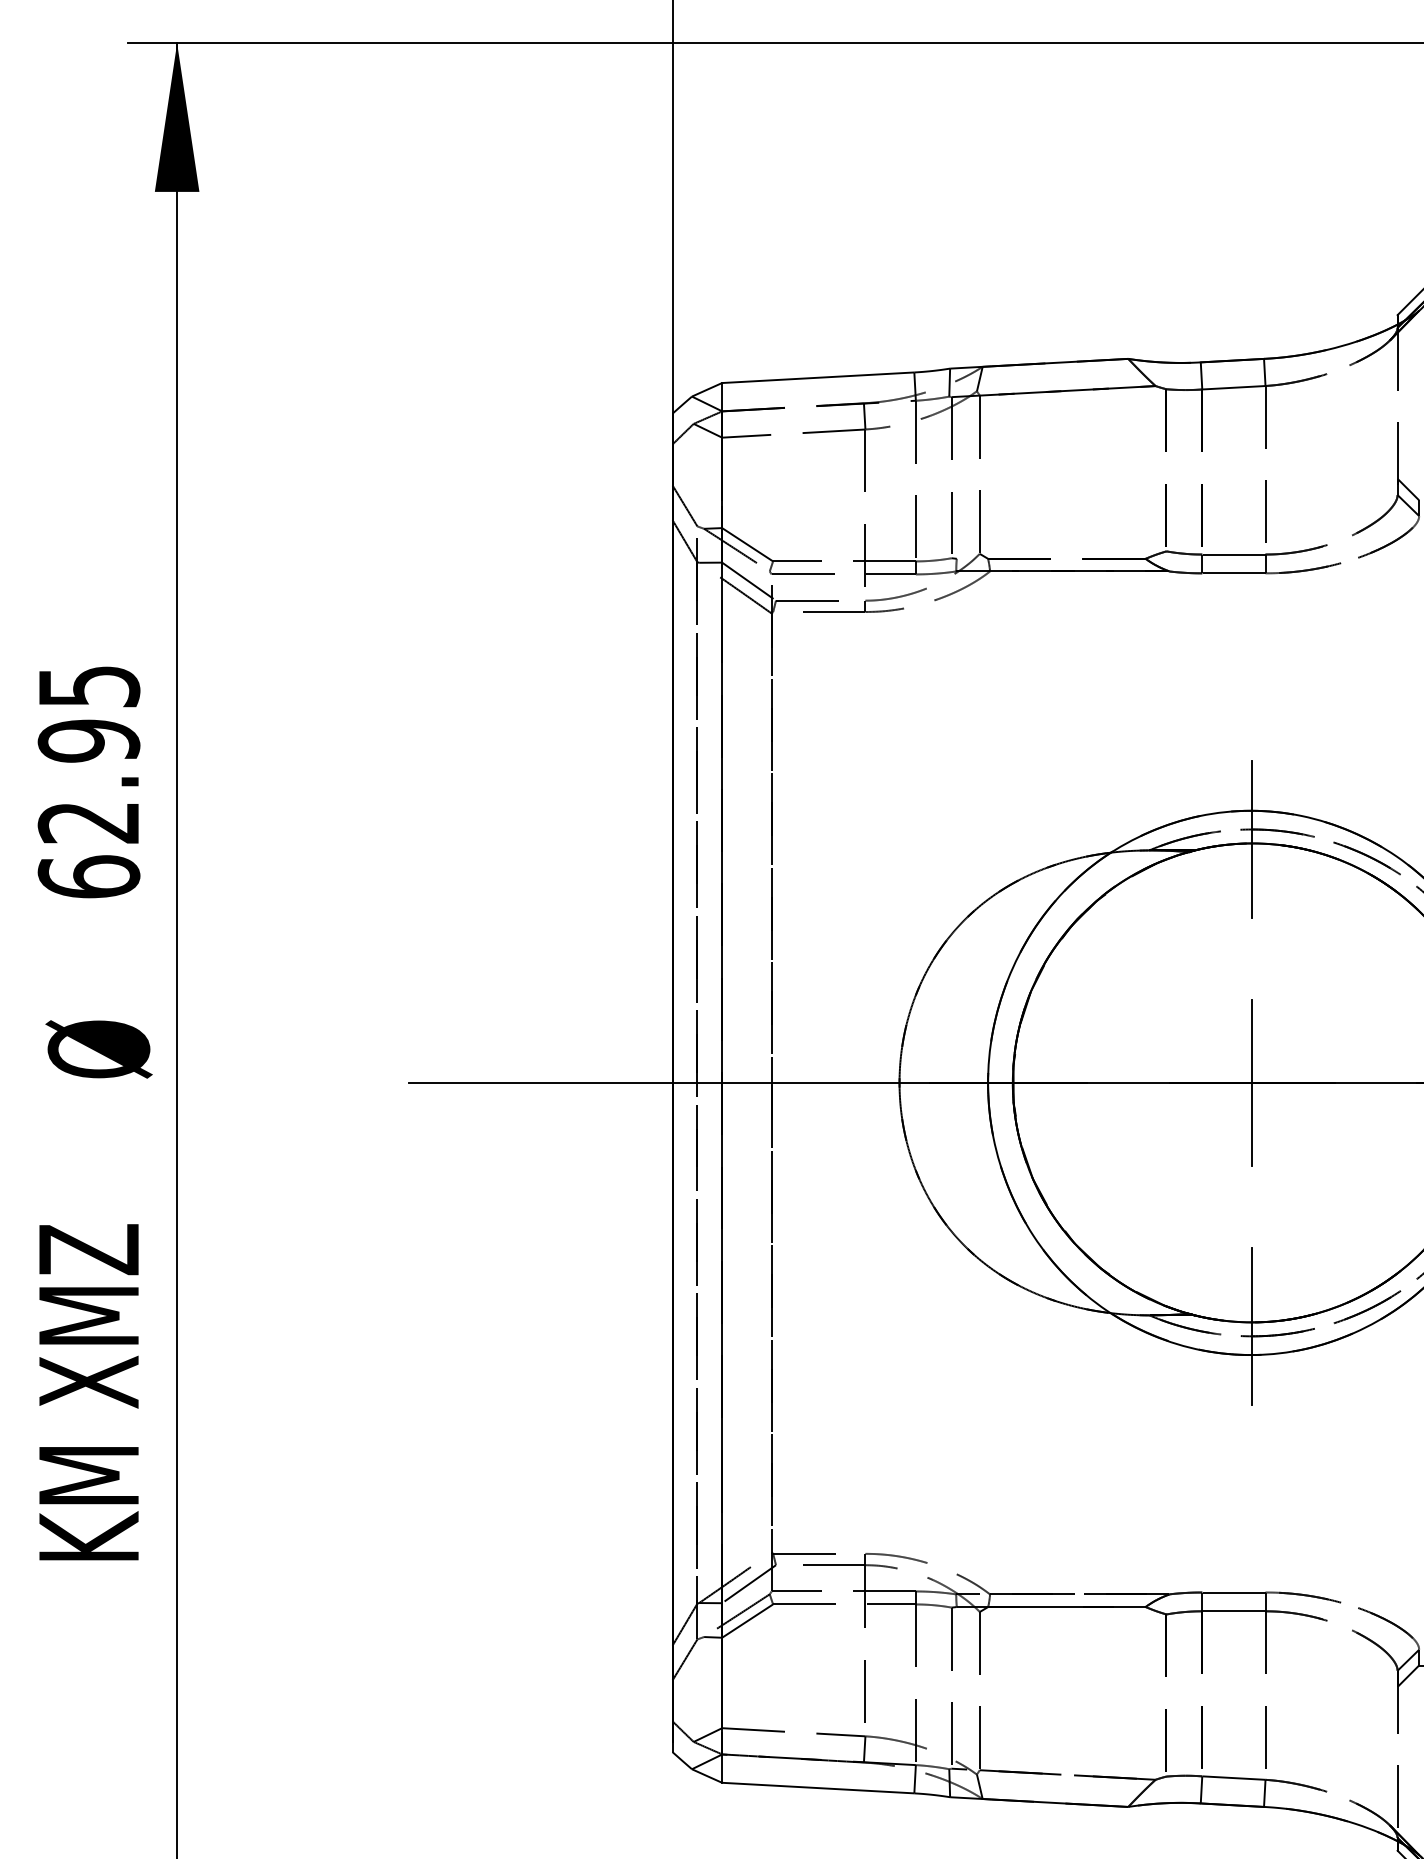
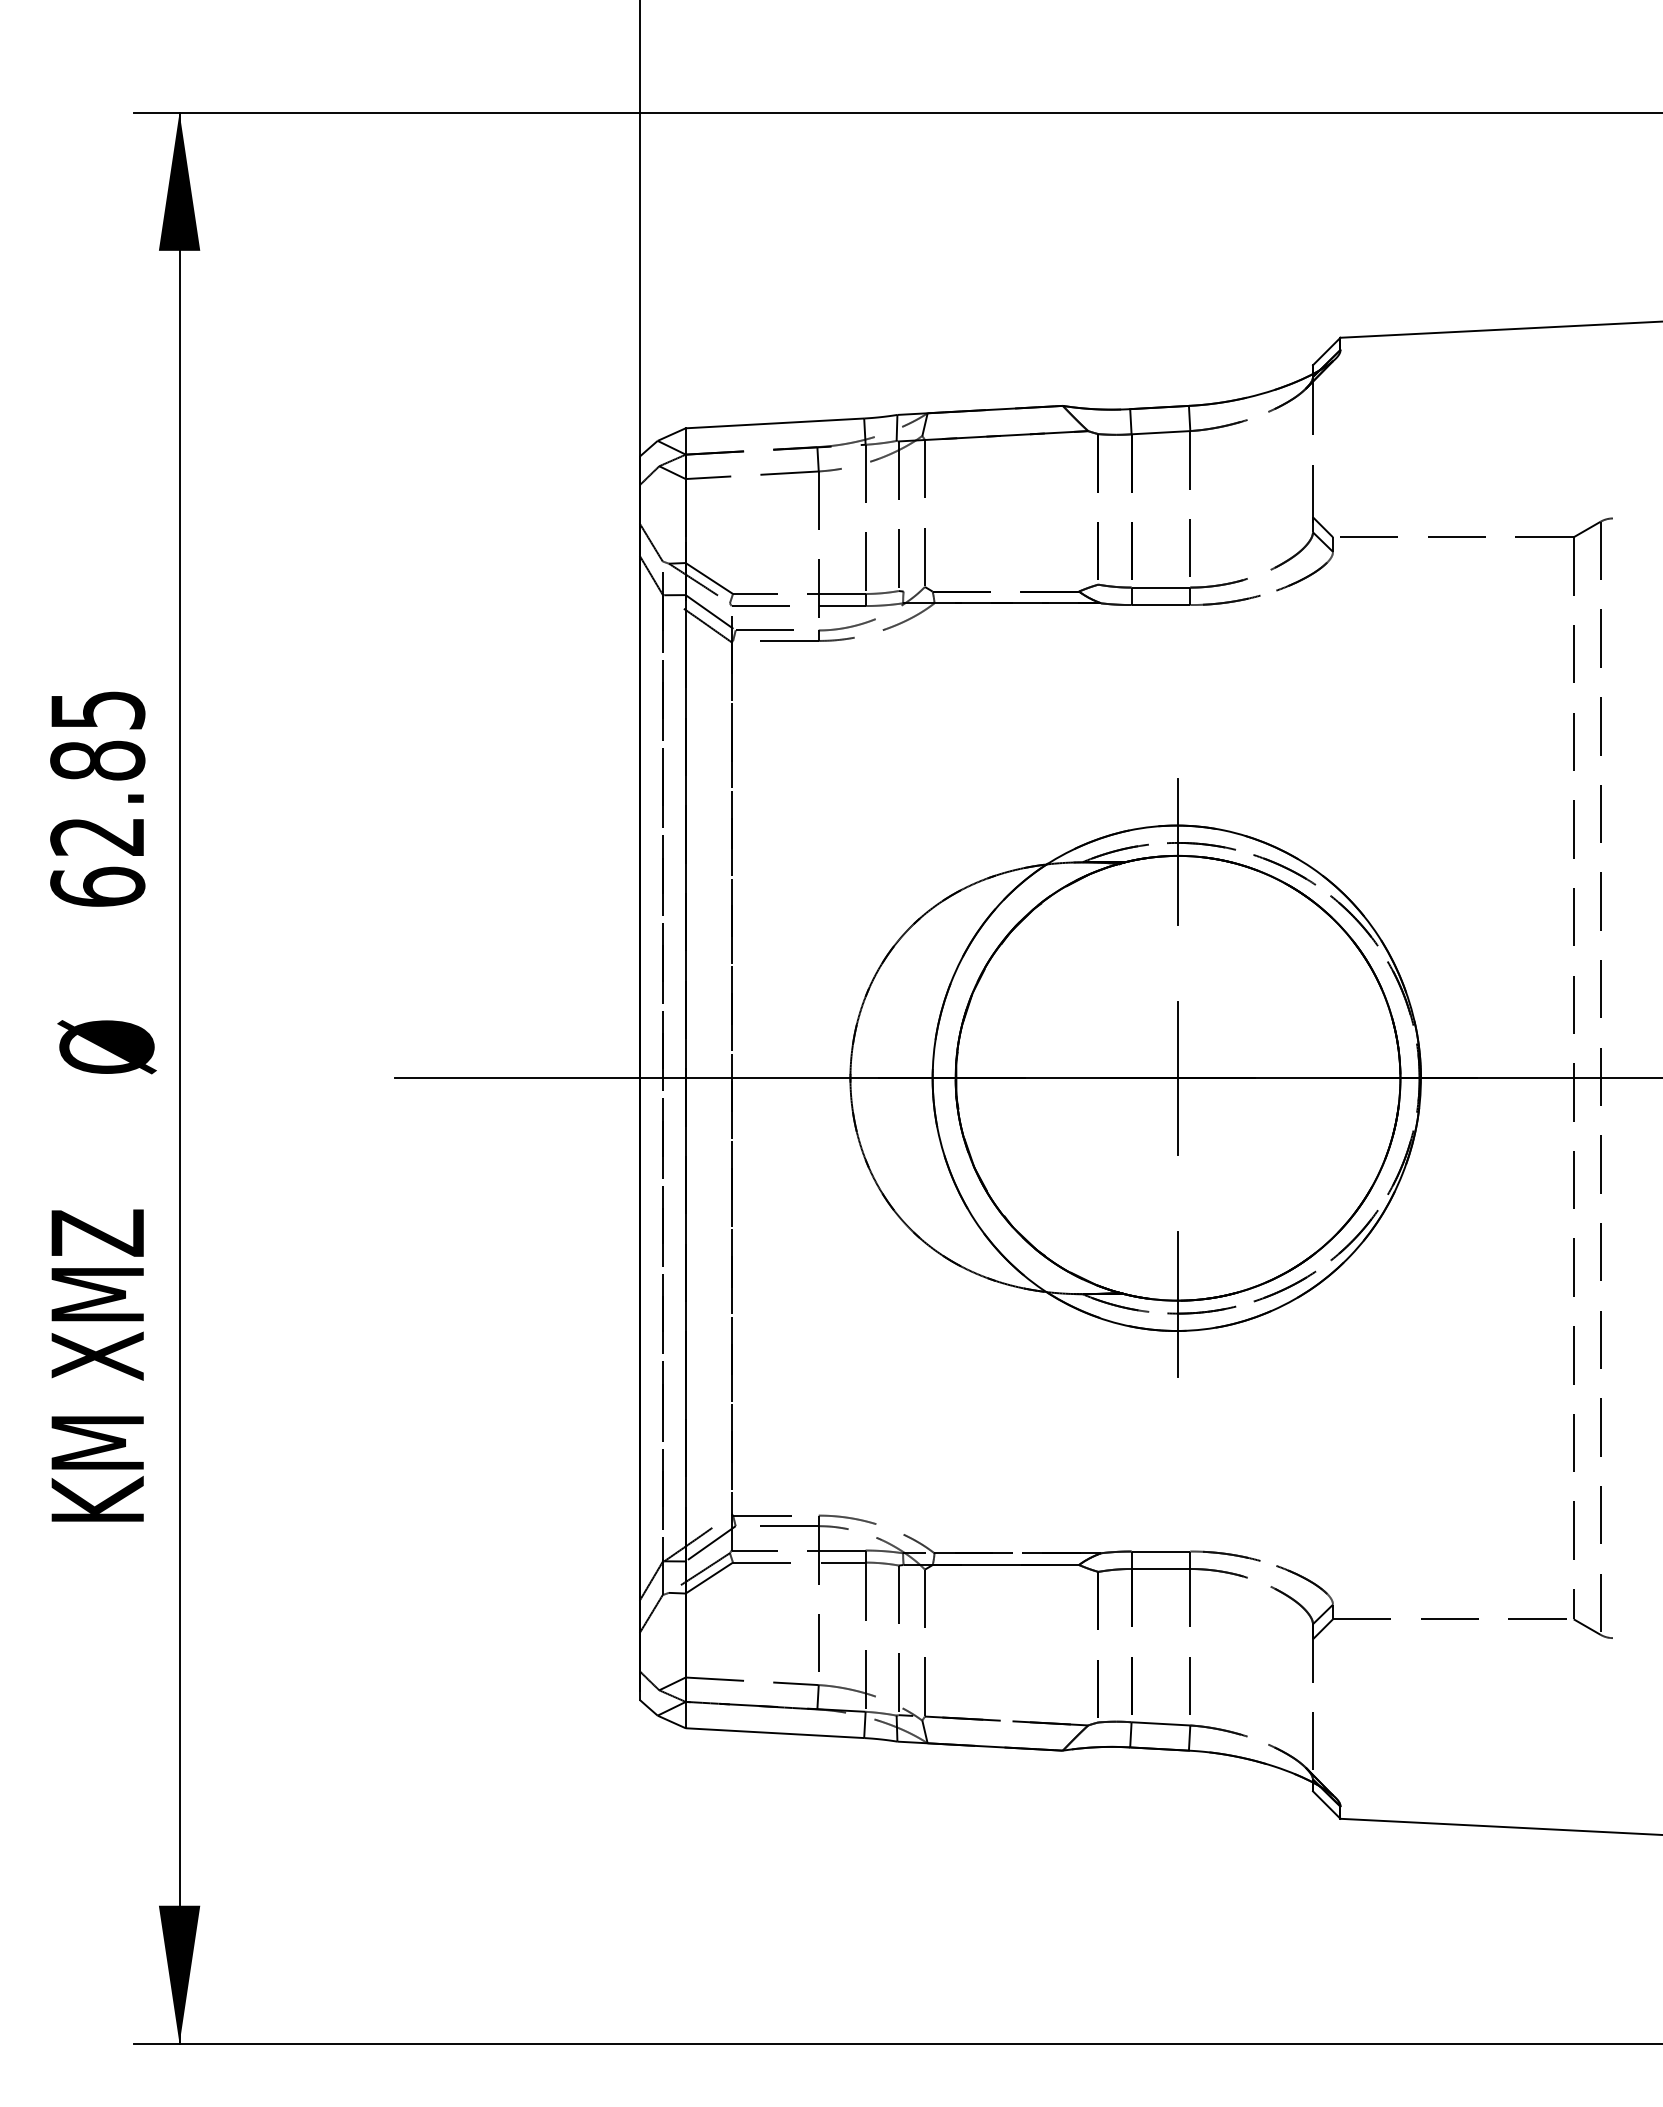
text: (88, 740) -> (97, 760), 62.95 -> 62.85

